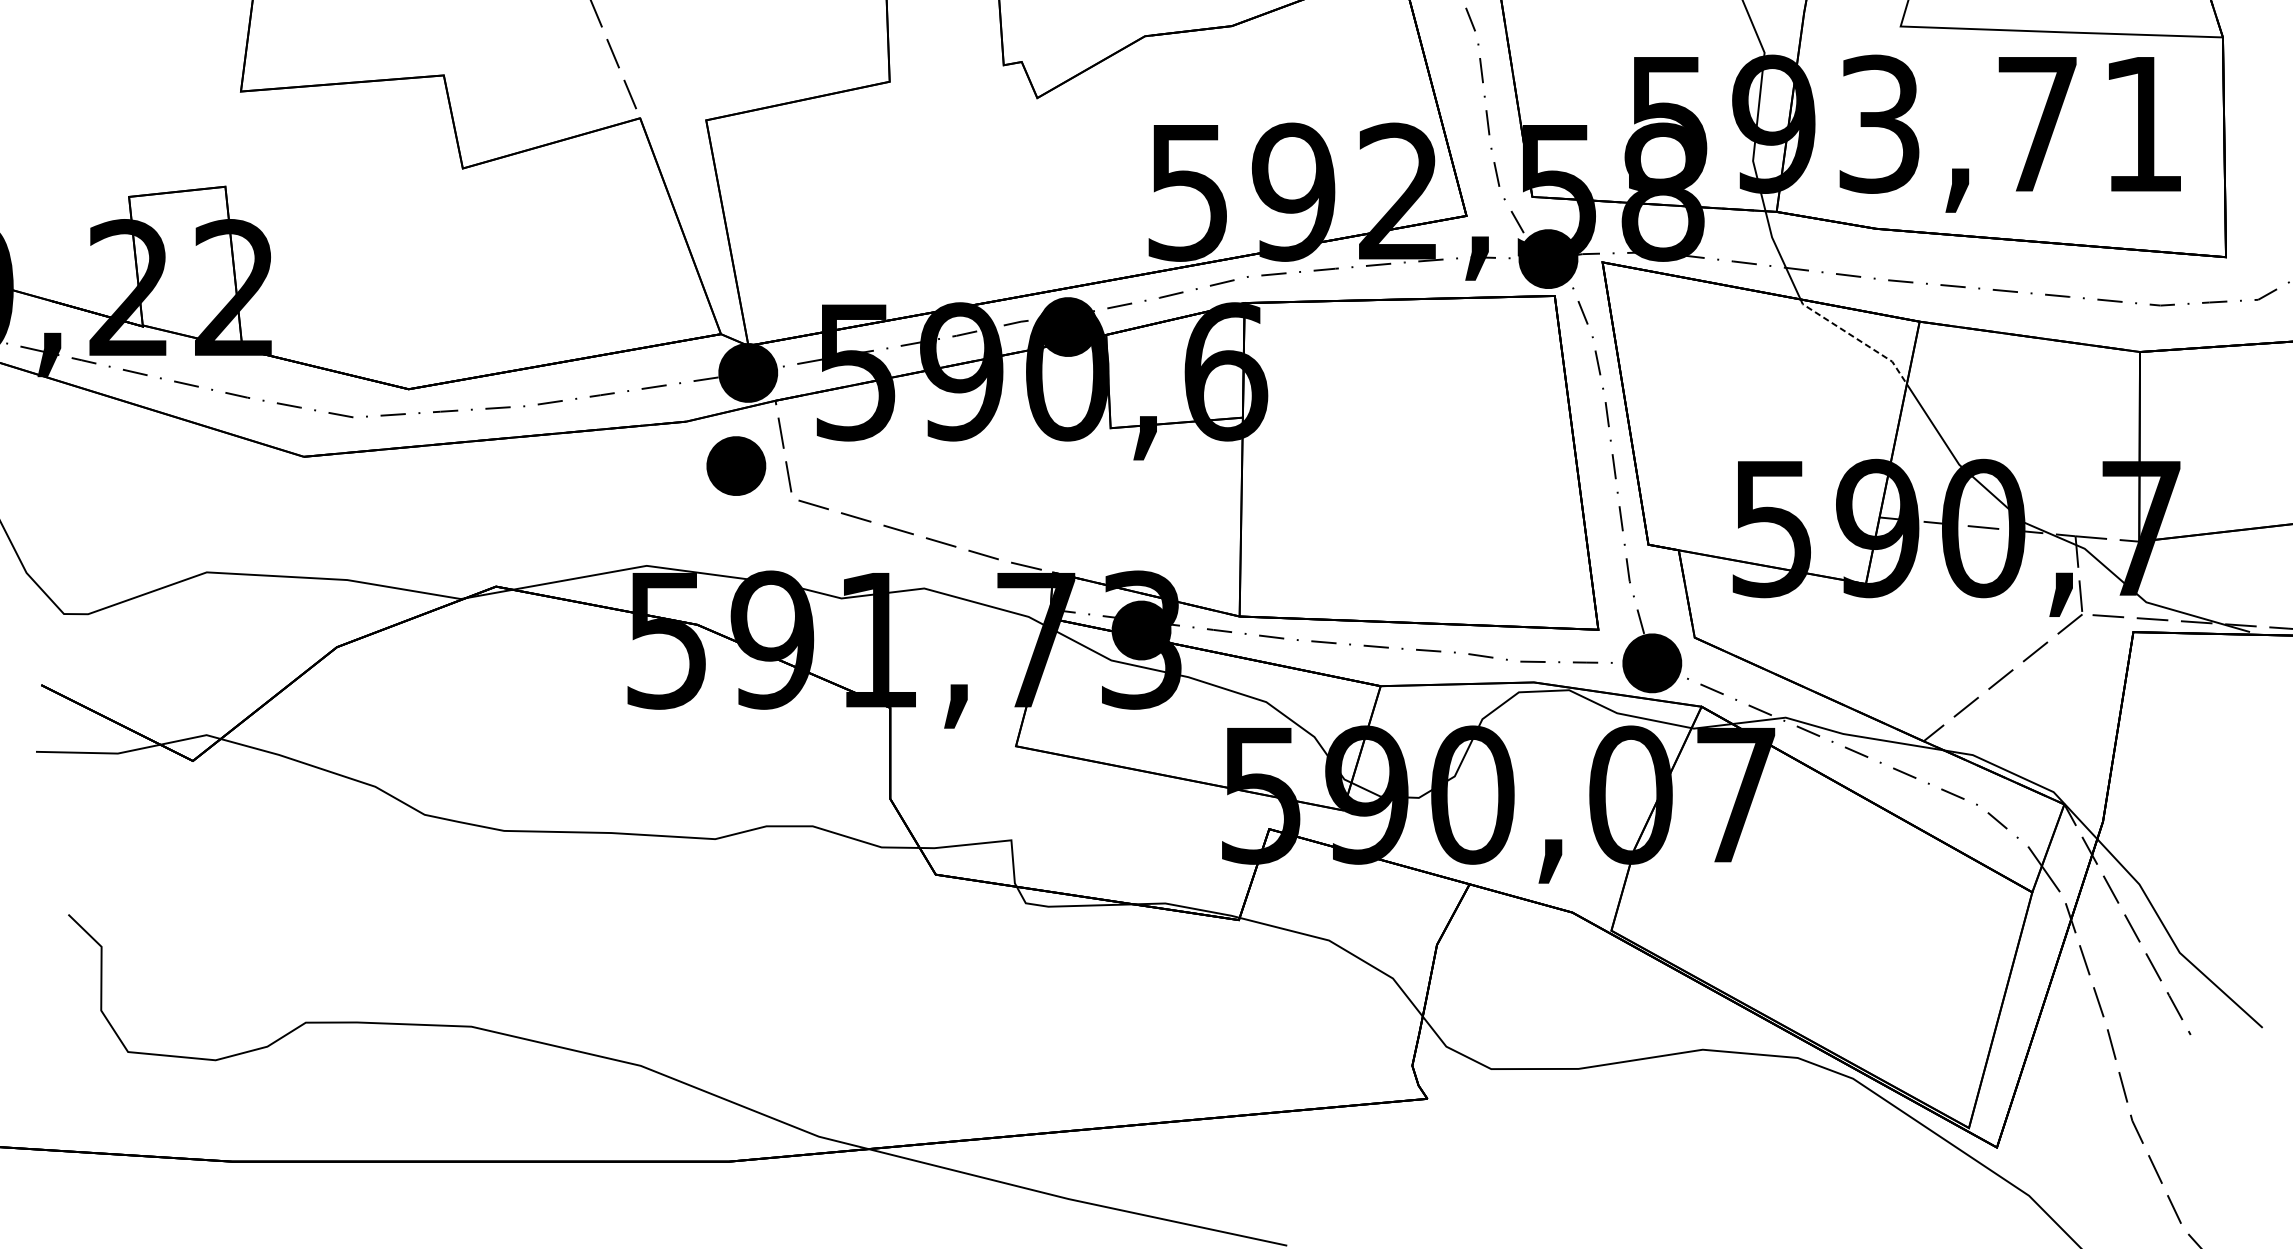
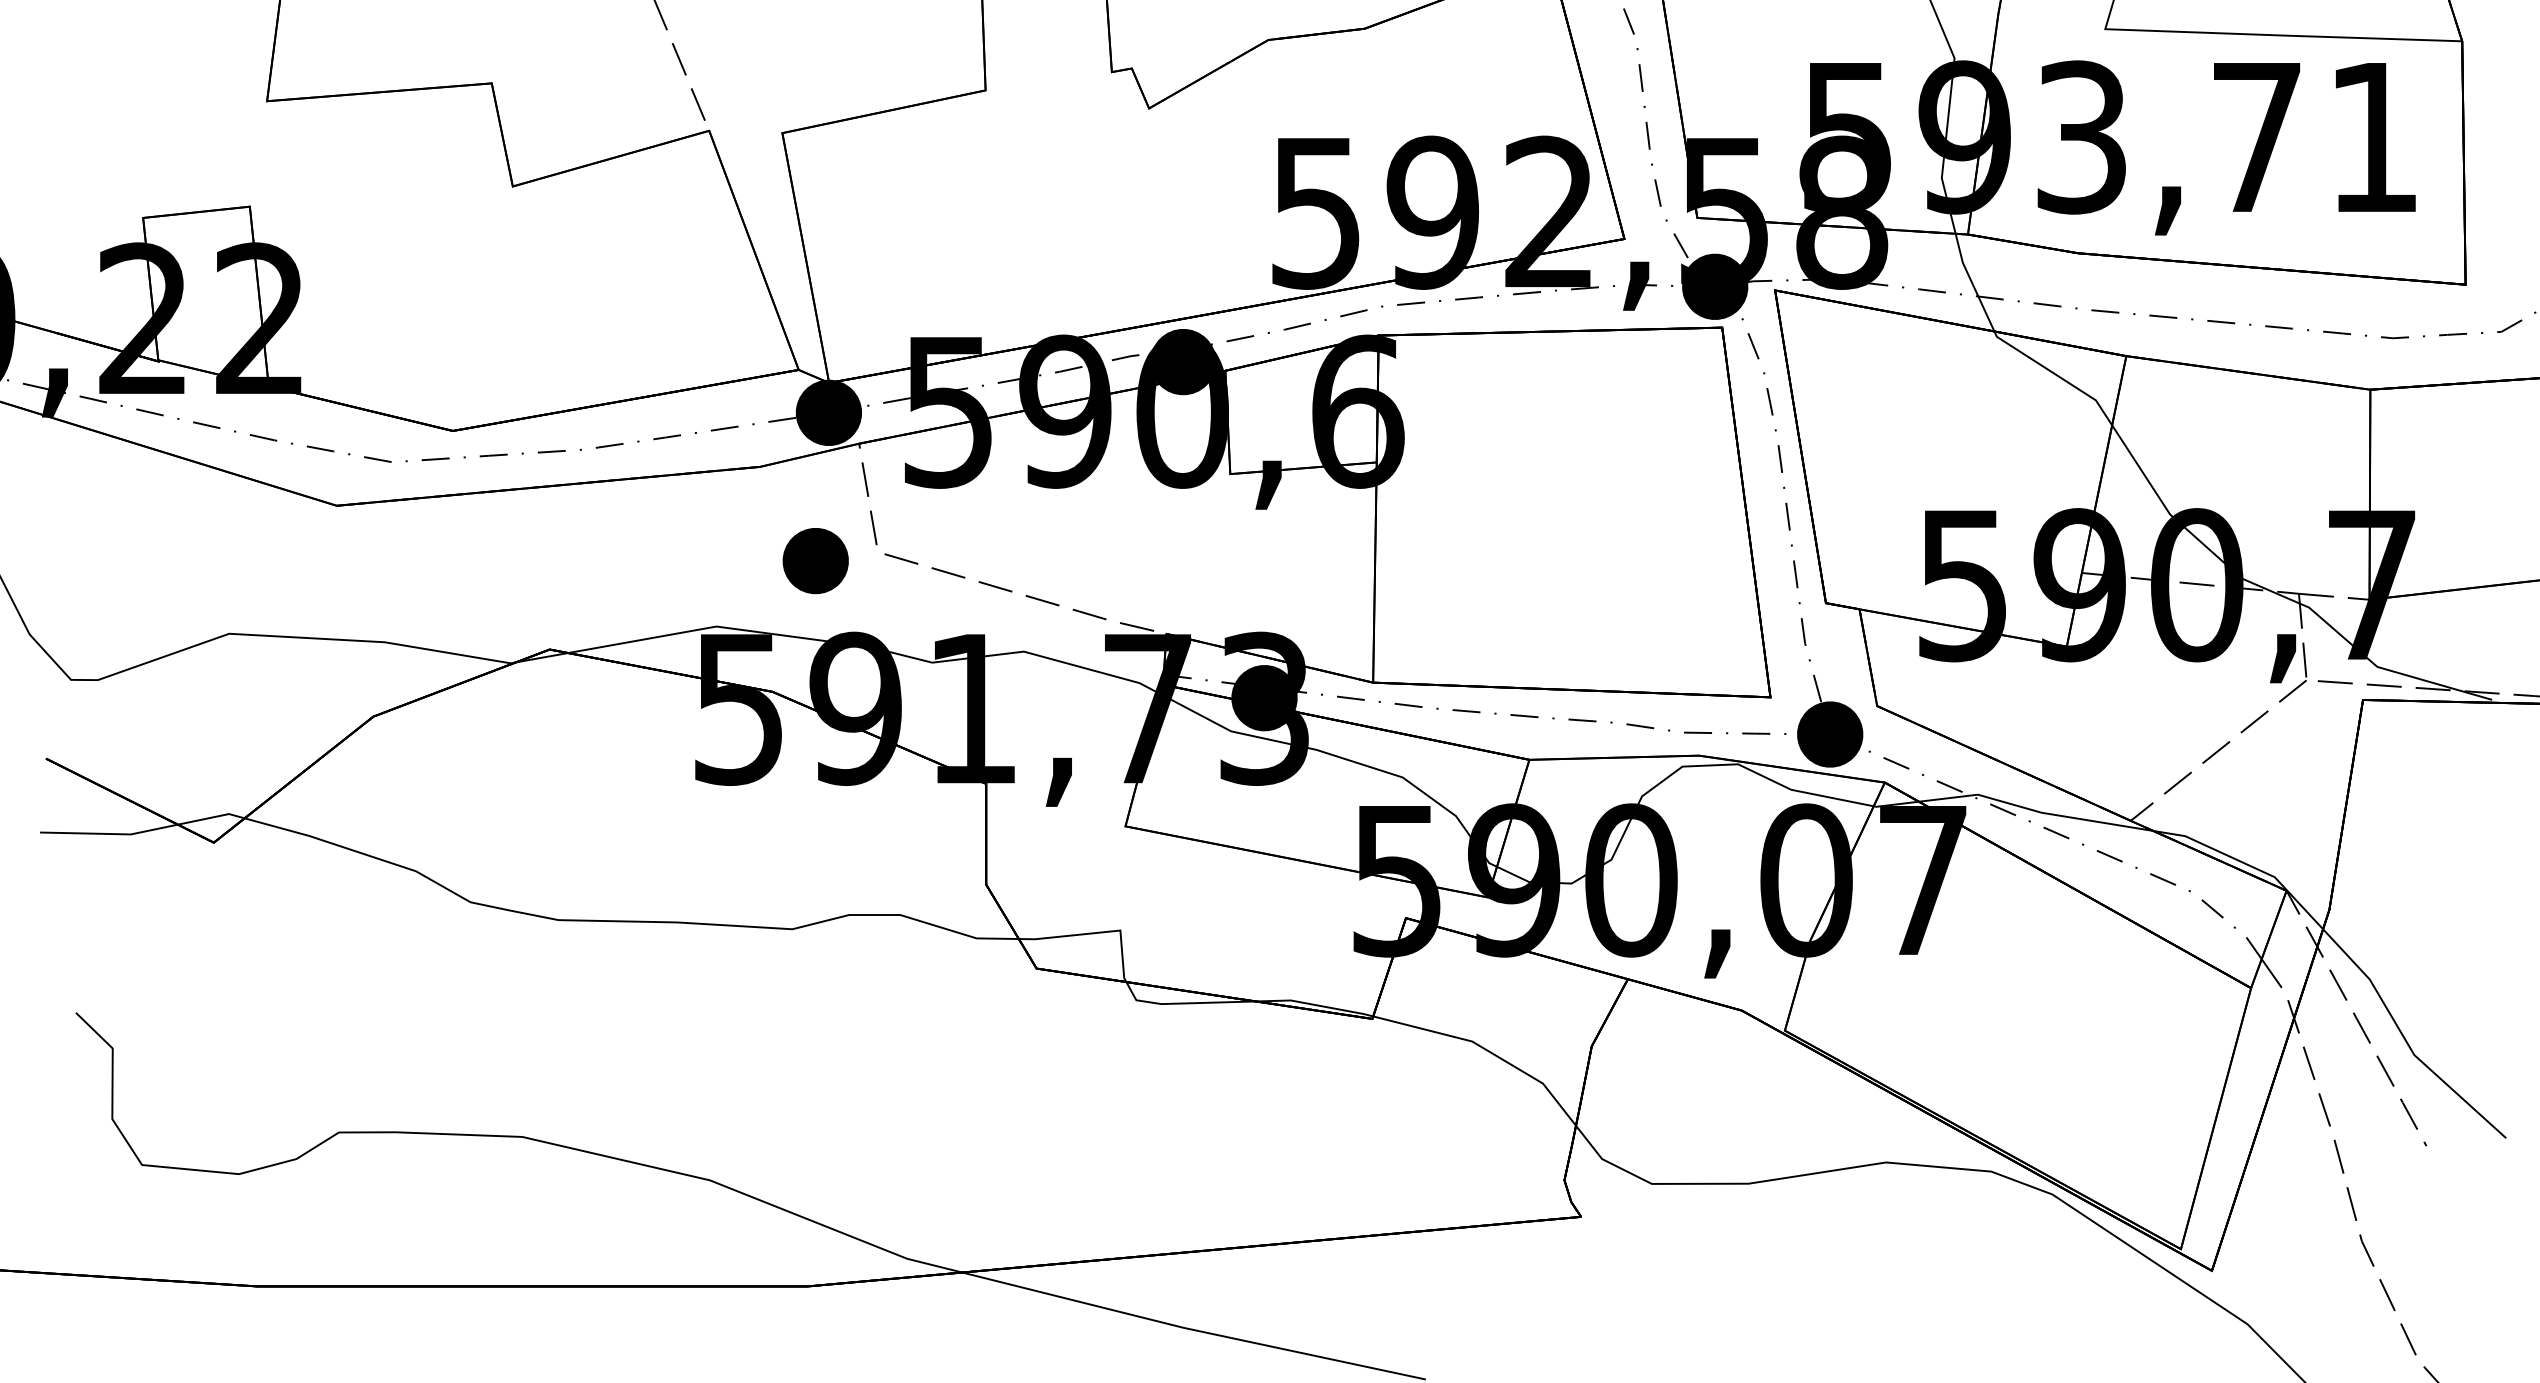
line: (1856, 339) -> (2056, 375), dashed -> solid
part: (736, 466) -> (815, 561), moved

